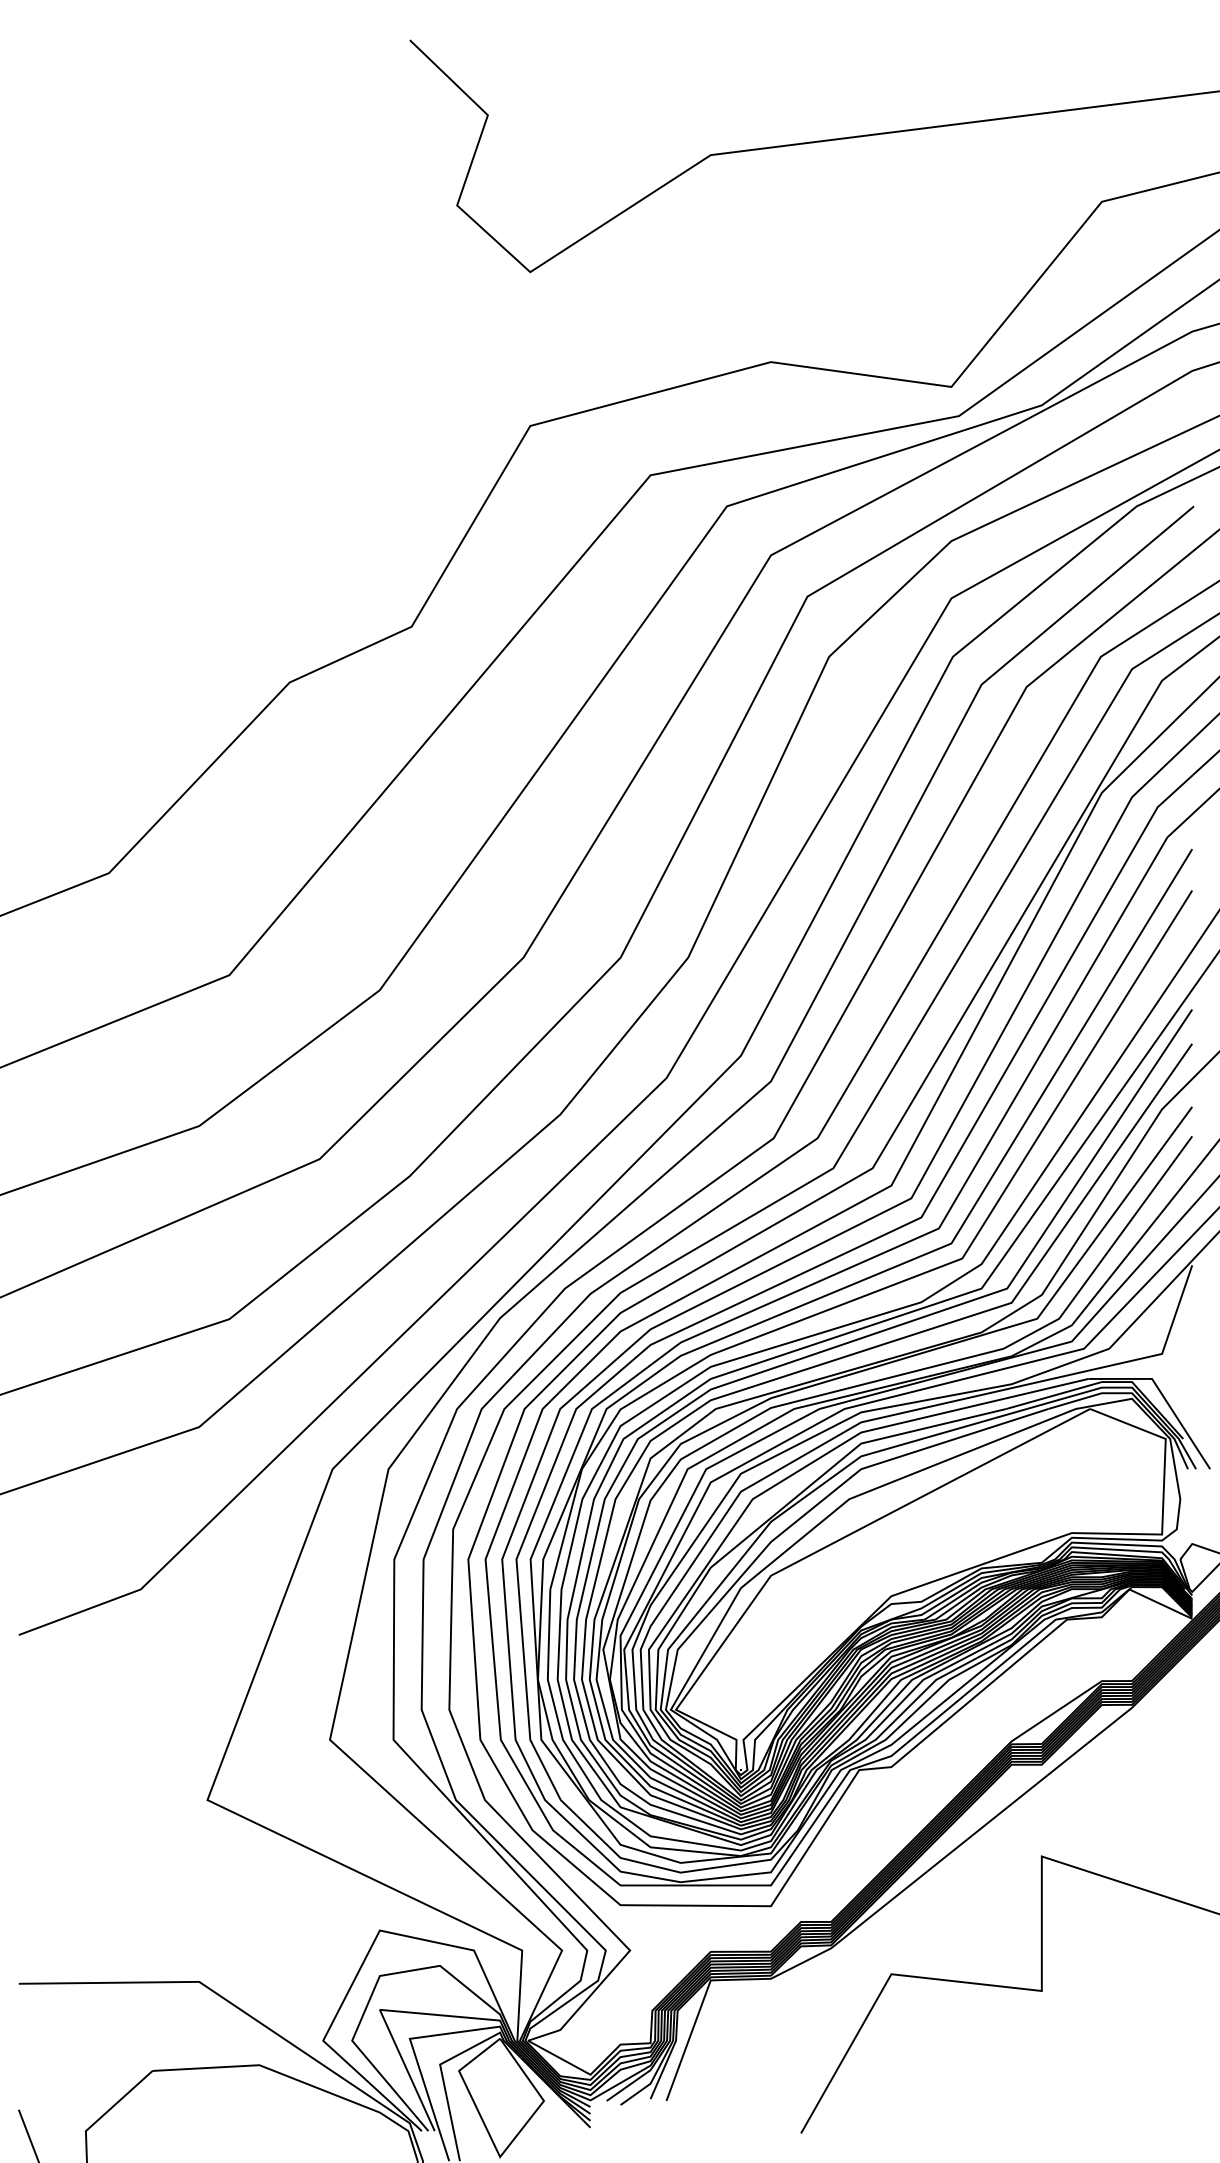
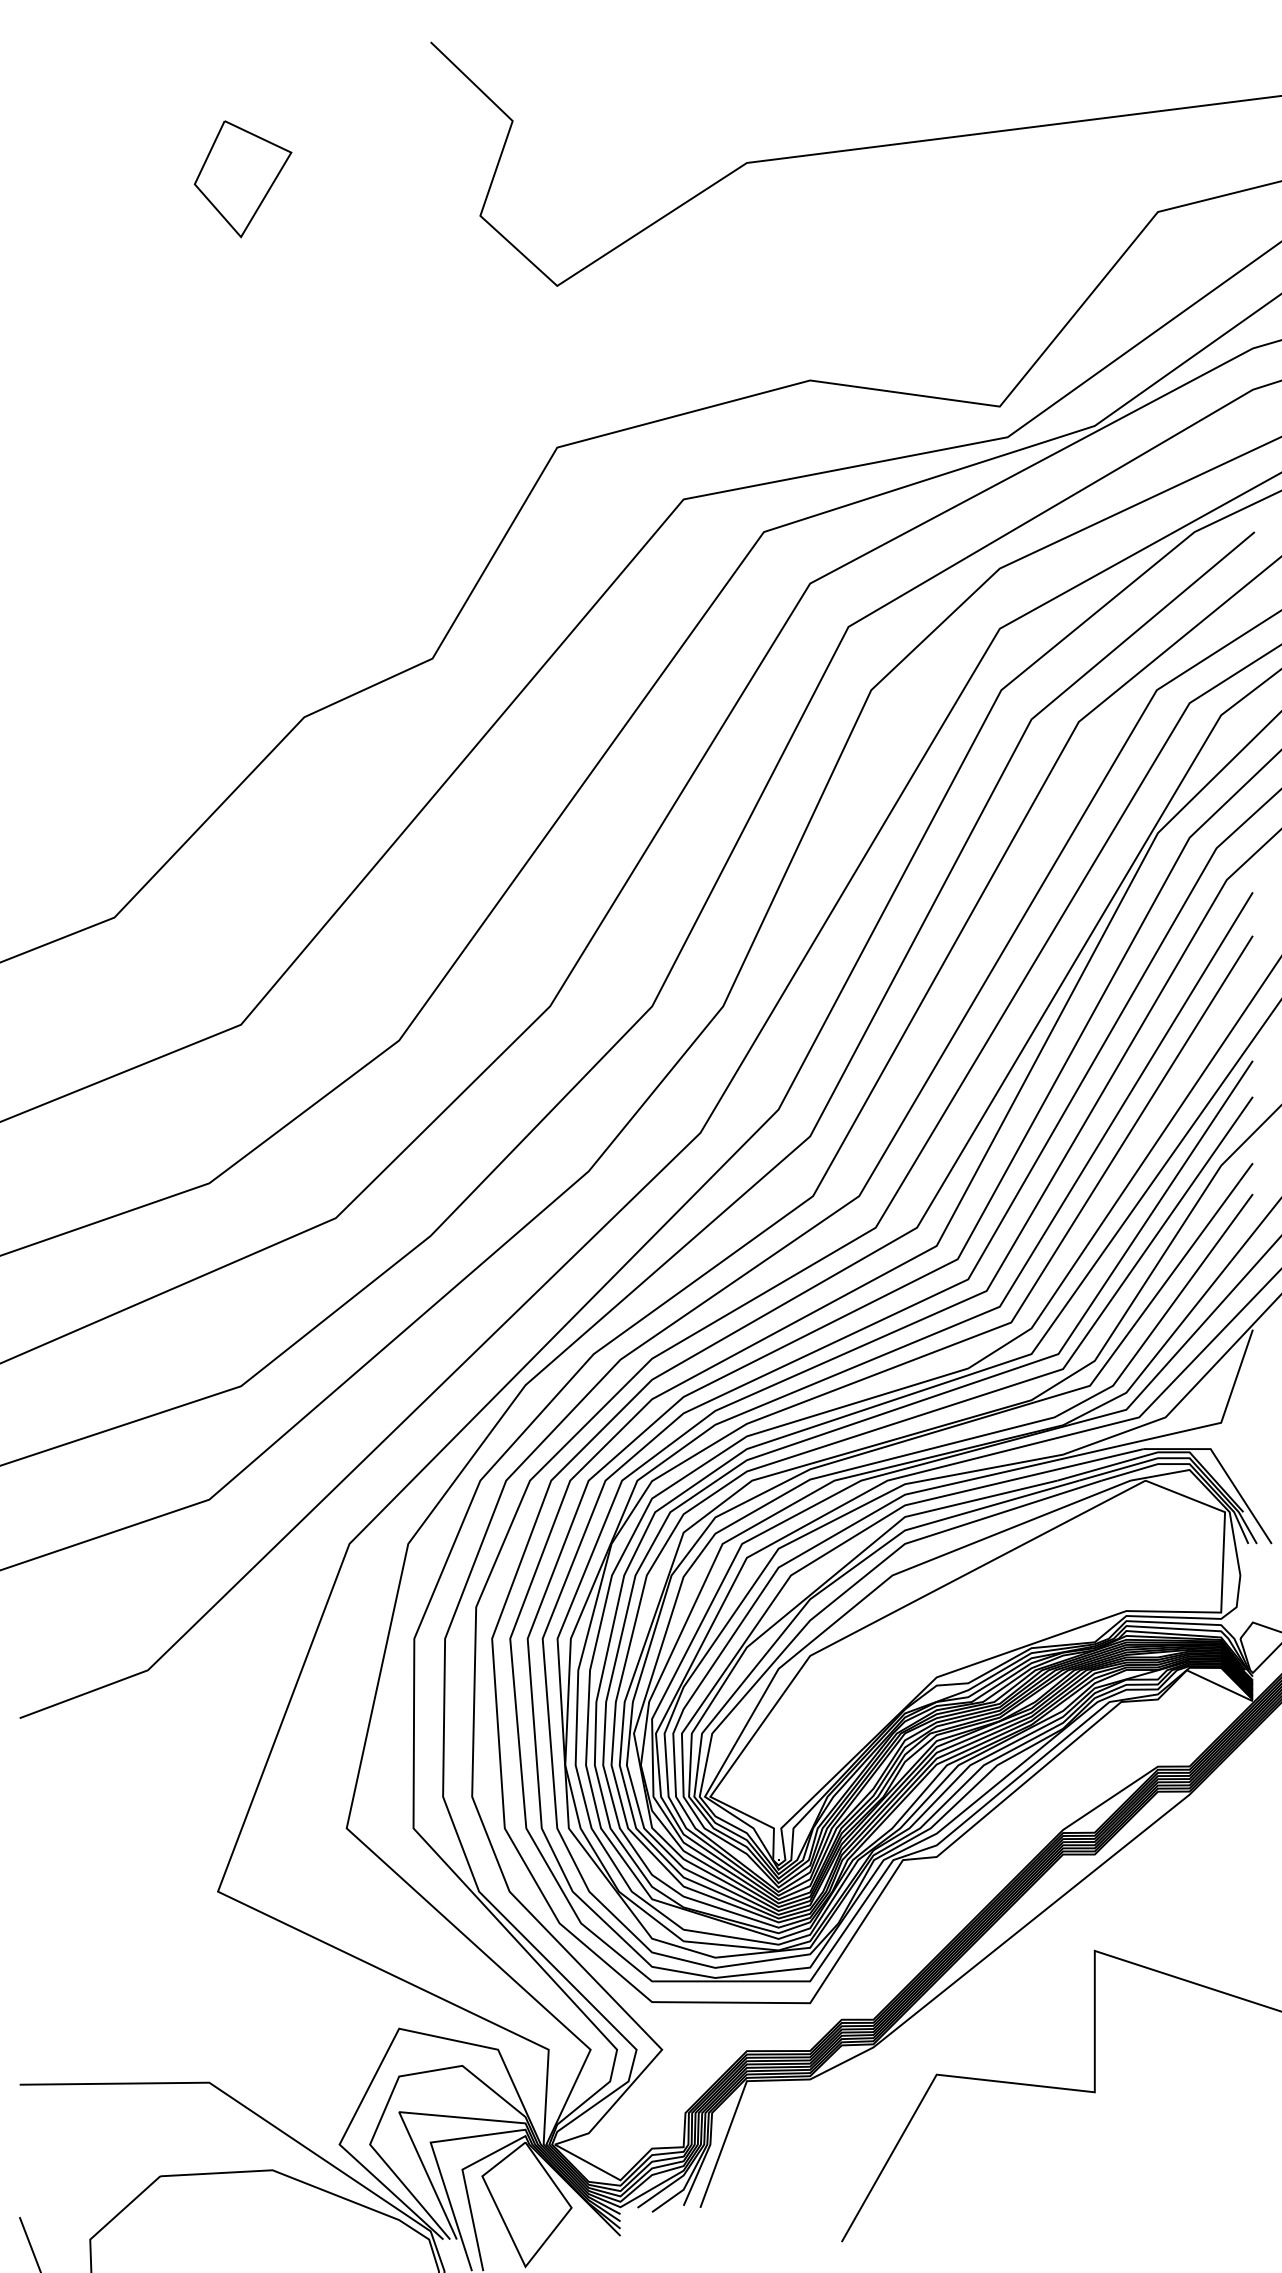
part: (231, 170) -> (243, 179), added

